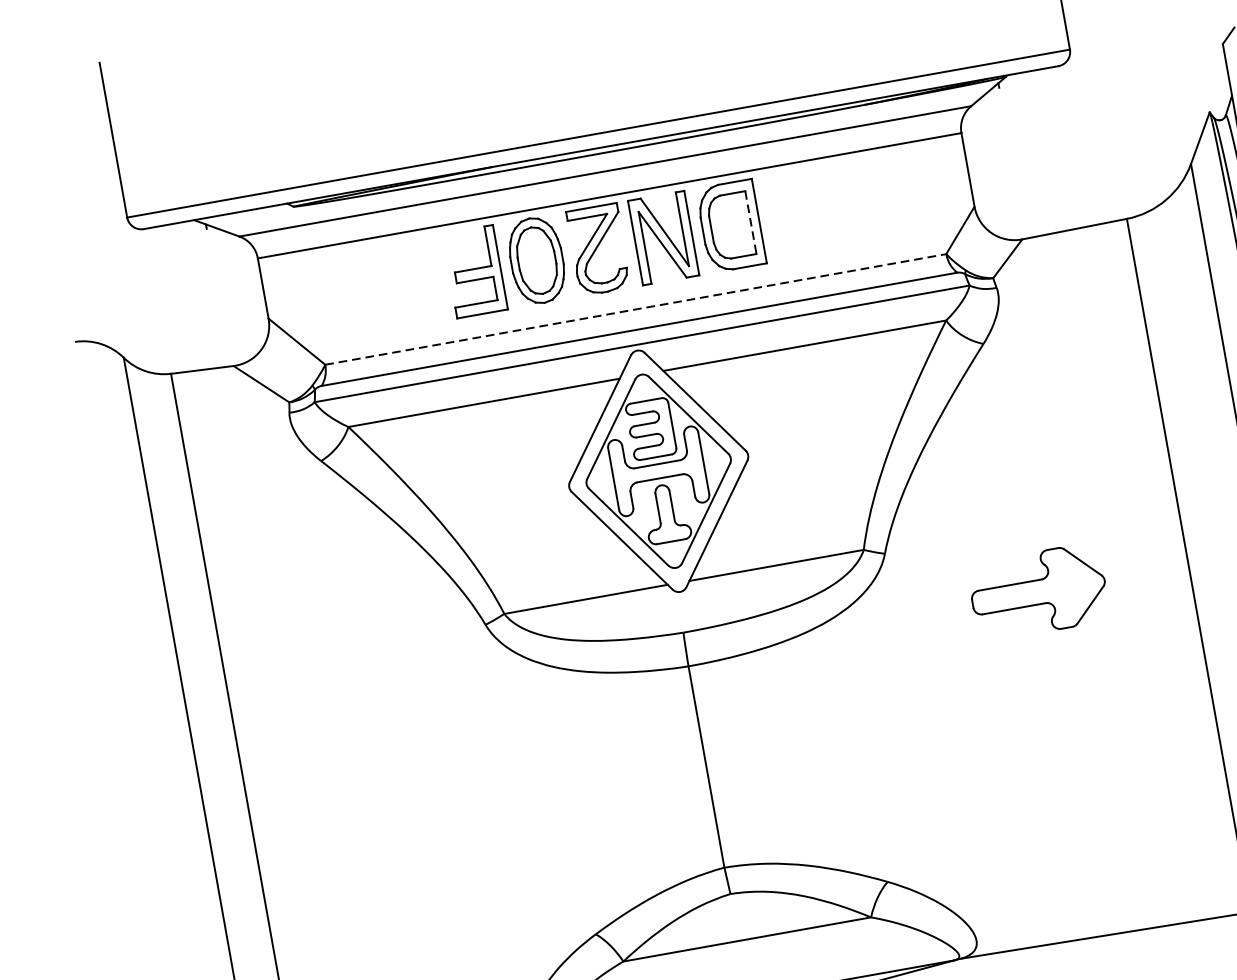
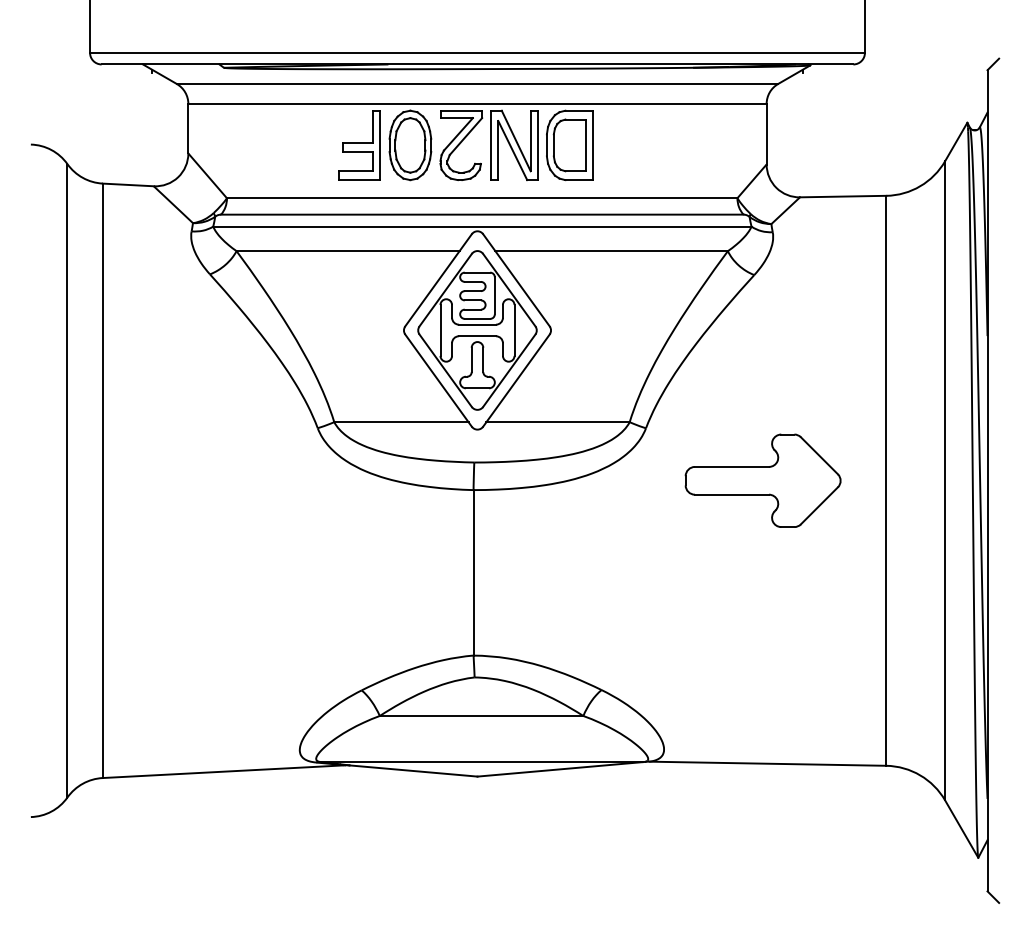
line: (751, 222) -> (586, 145), dashed -> solid
line: (636, 309) -> (482, 198), dashed -> solid
part: (1037, 592) -> (762, 480), size x1.43

